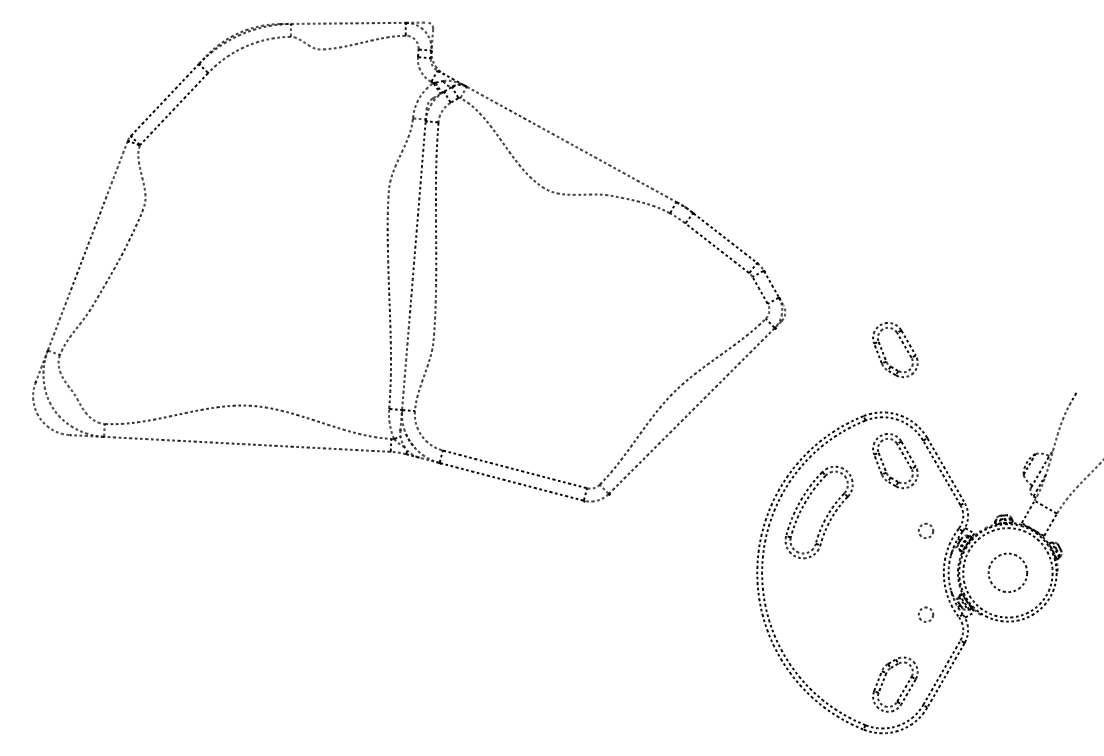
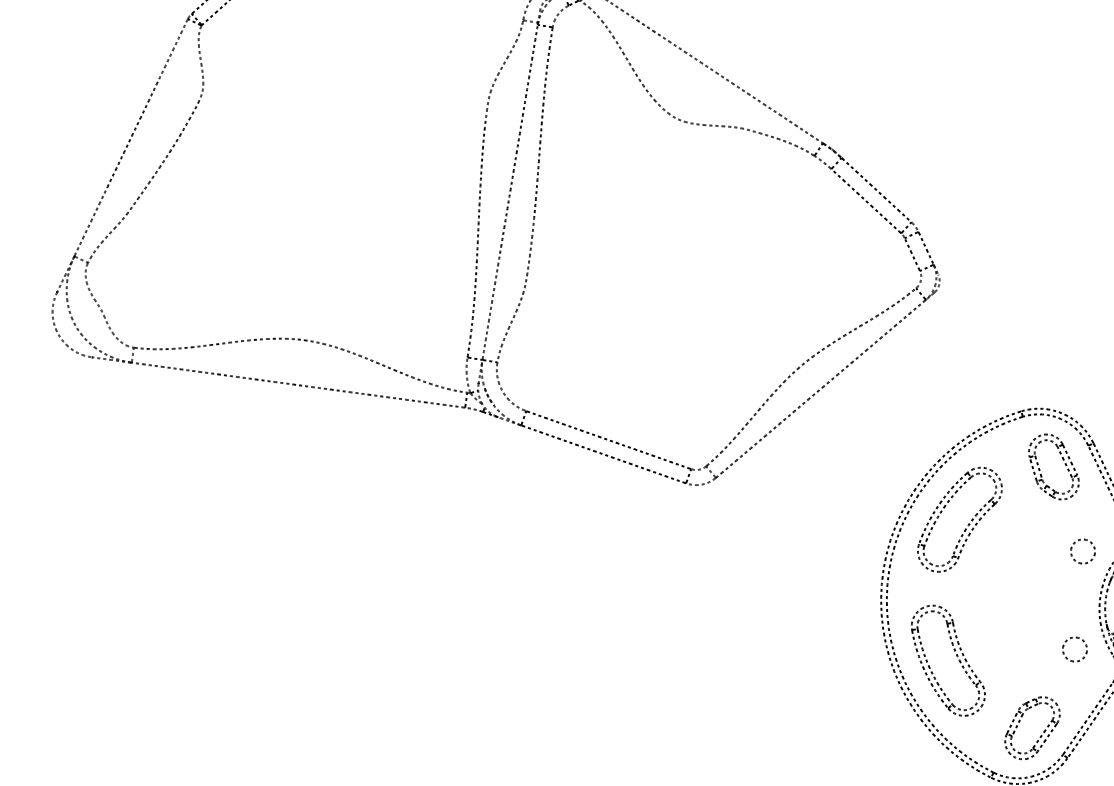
part: (902, 344) -> (1073, 331), removed
circle: (925, 530) -> (1082, 550), size x1.43
circle: (925, 614) -> (1074, 649), size x1.43
part: (825, 628) -> (956, 655), added

